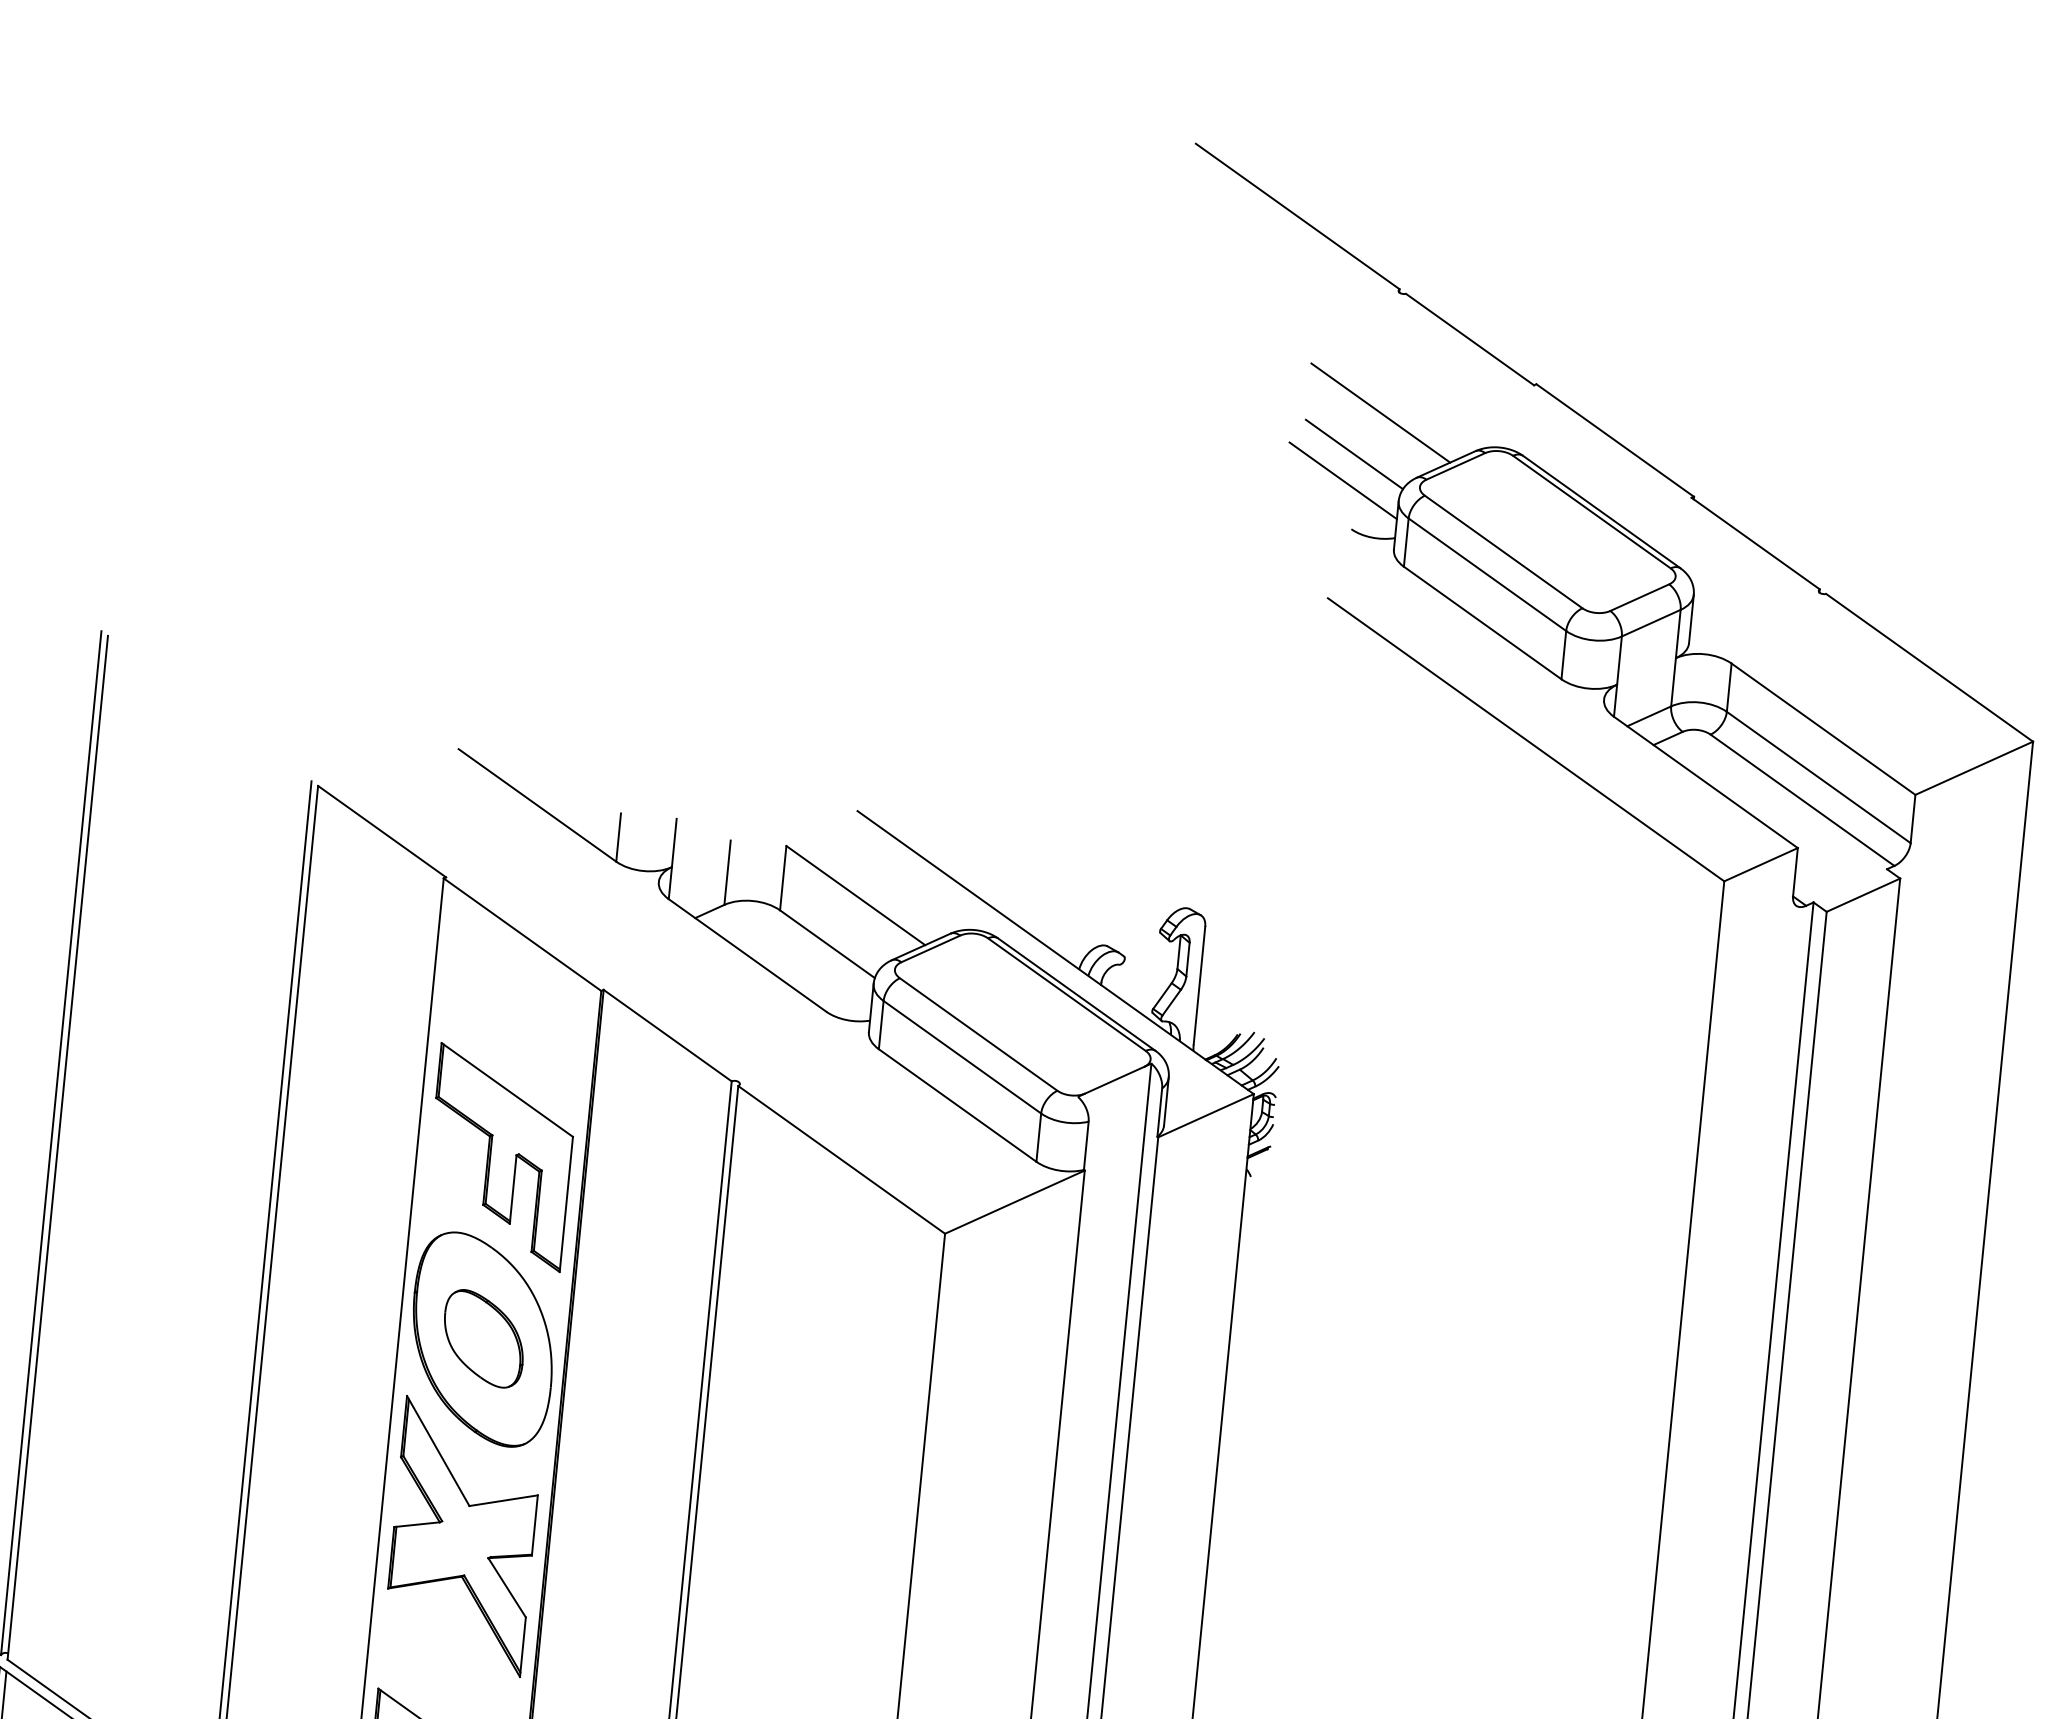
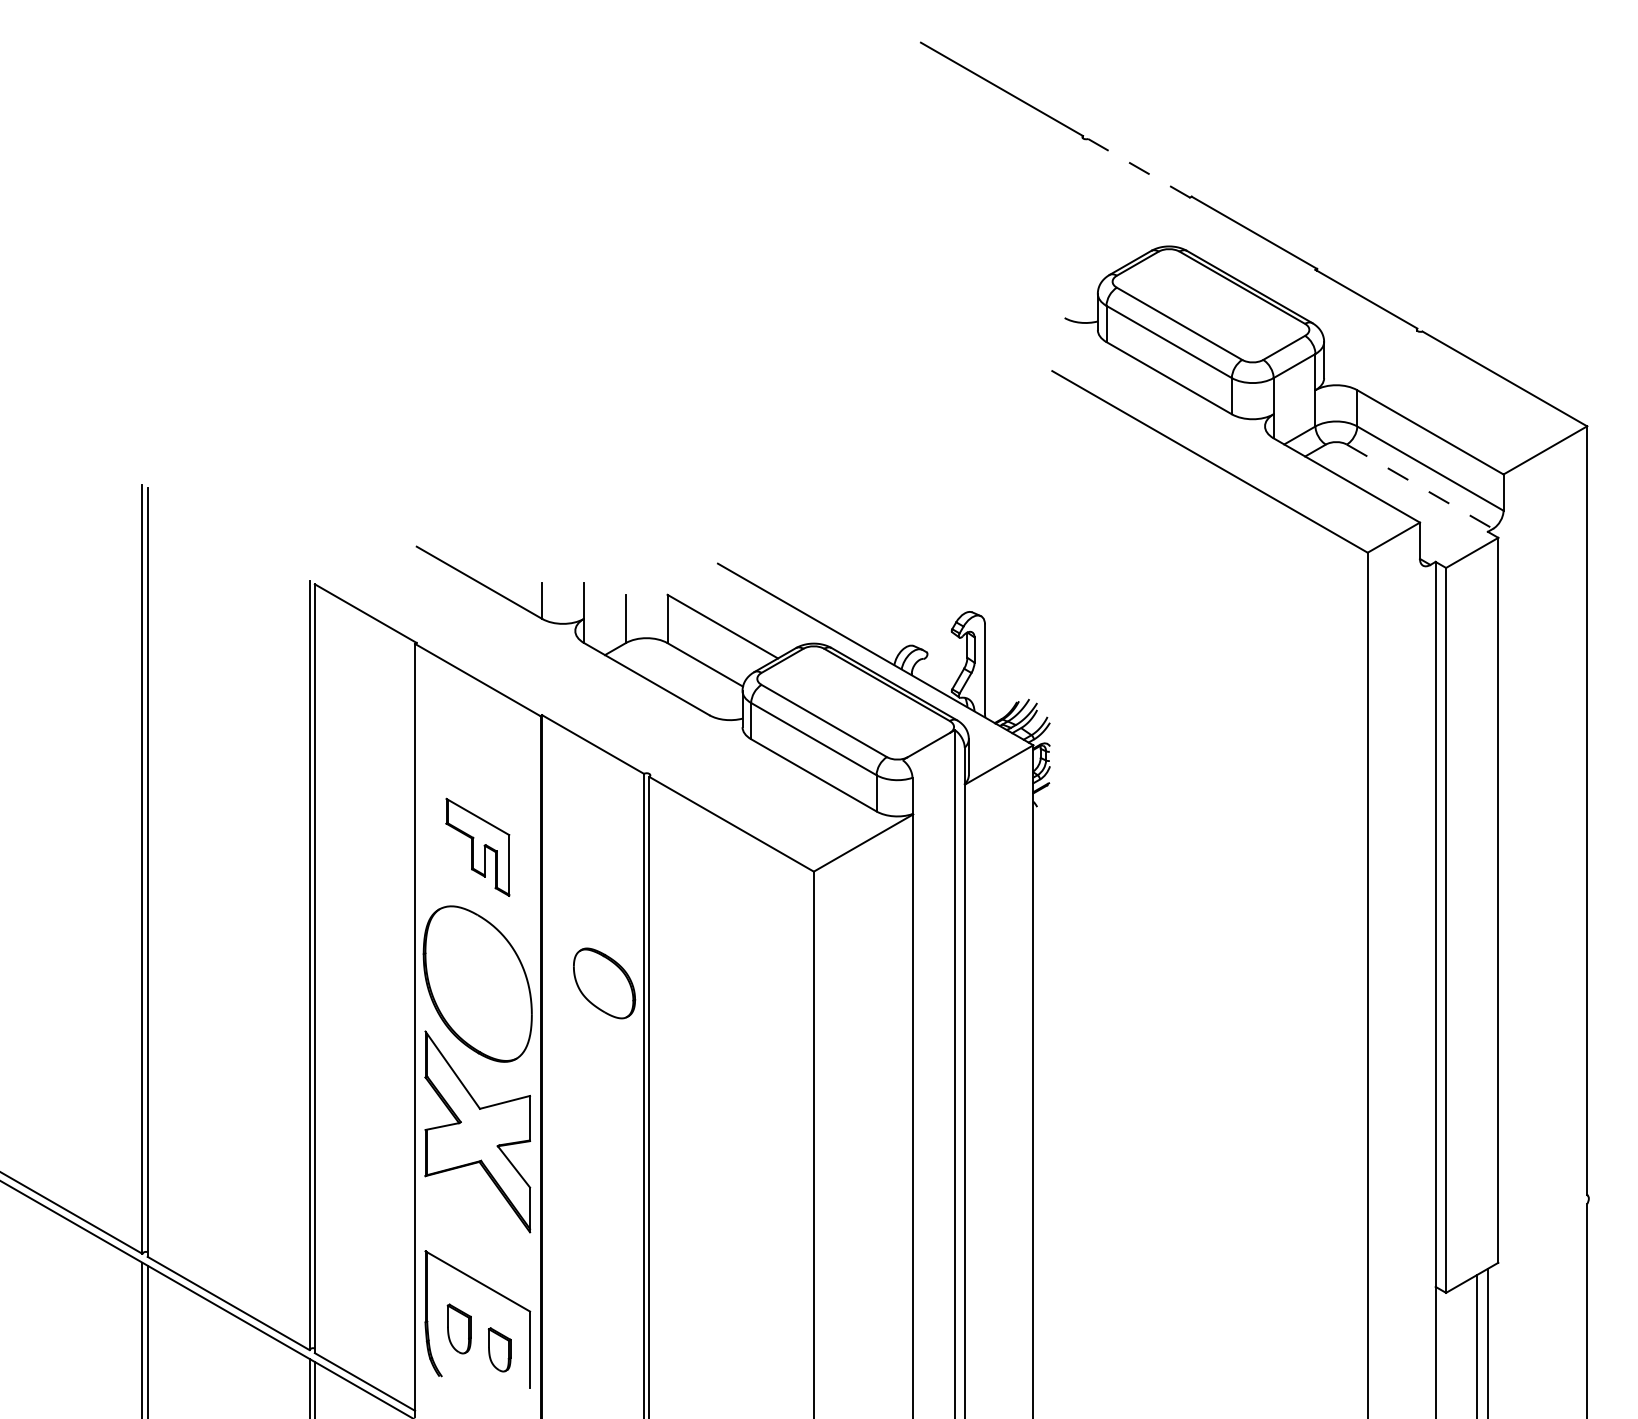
line: (1470, 339) -> (1139, 168), solid -> dashed
line: (1379, 413) -> (1077, 229), removed
line: (1354, 453) -> (1061, 261), removed
line: (1342, 480) -> (1054, 282), removed
line: (1803, 800) -> (1420, 486), solid -> dashed
part: (500, 1157) -> (477, 847), size x0.6
part: (483, 1338) -> (604, 983), moved

